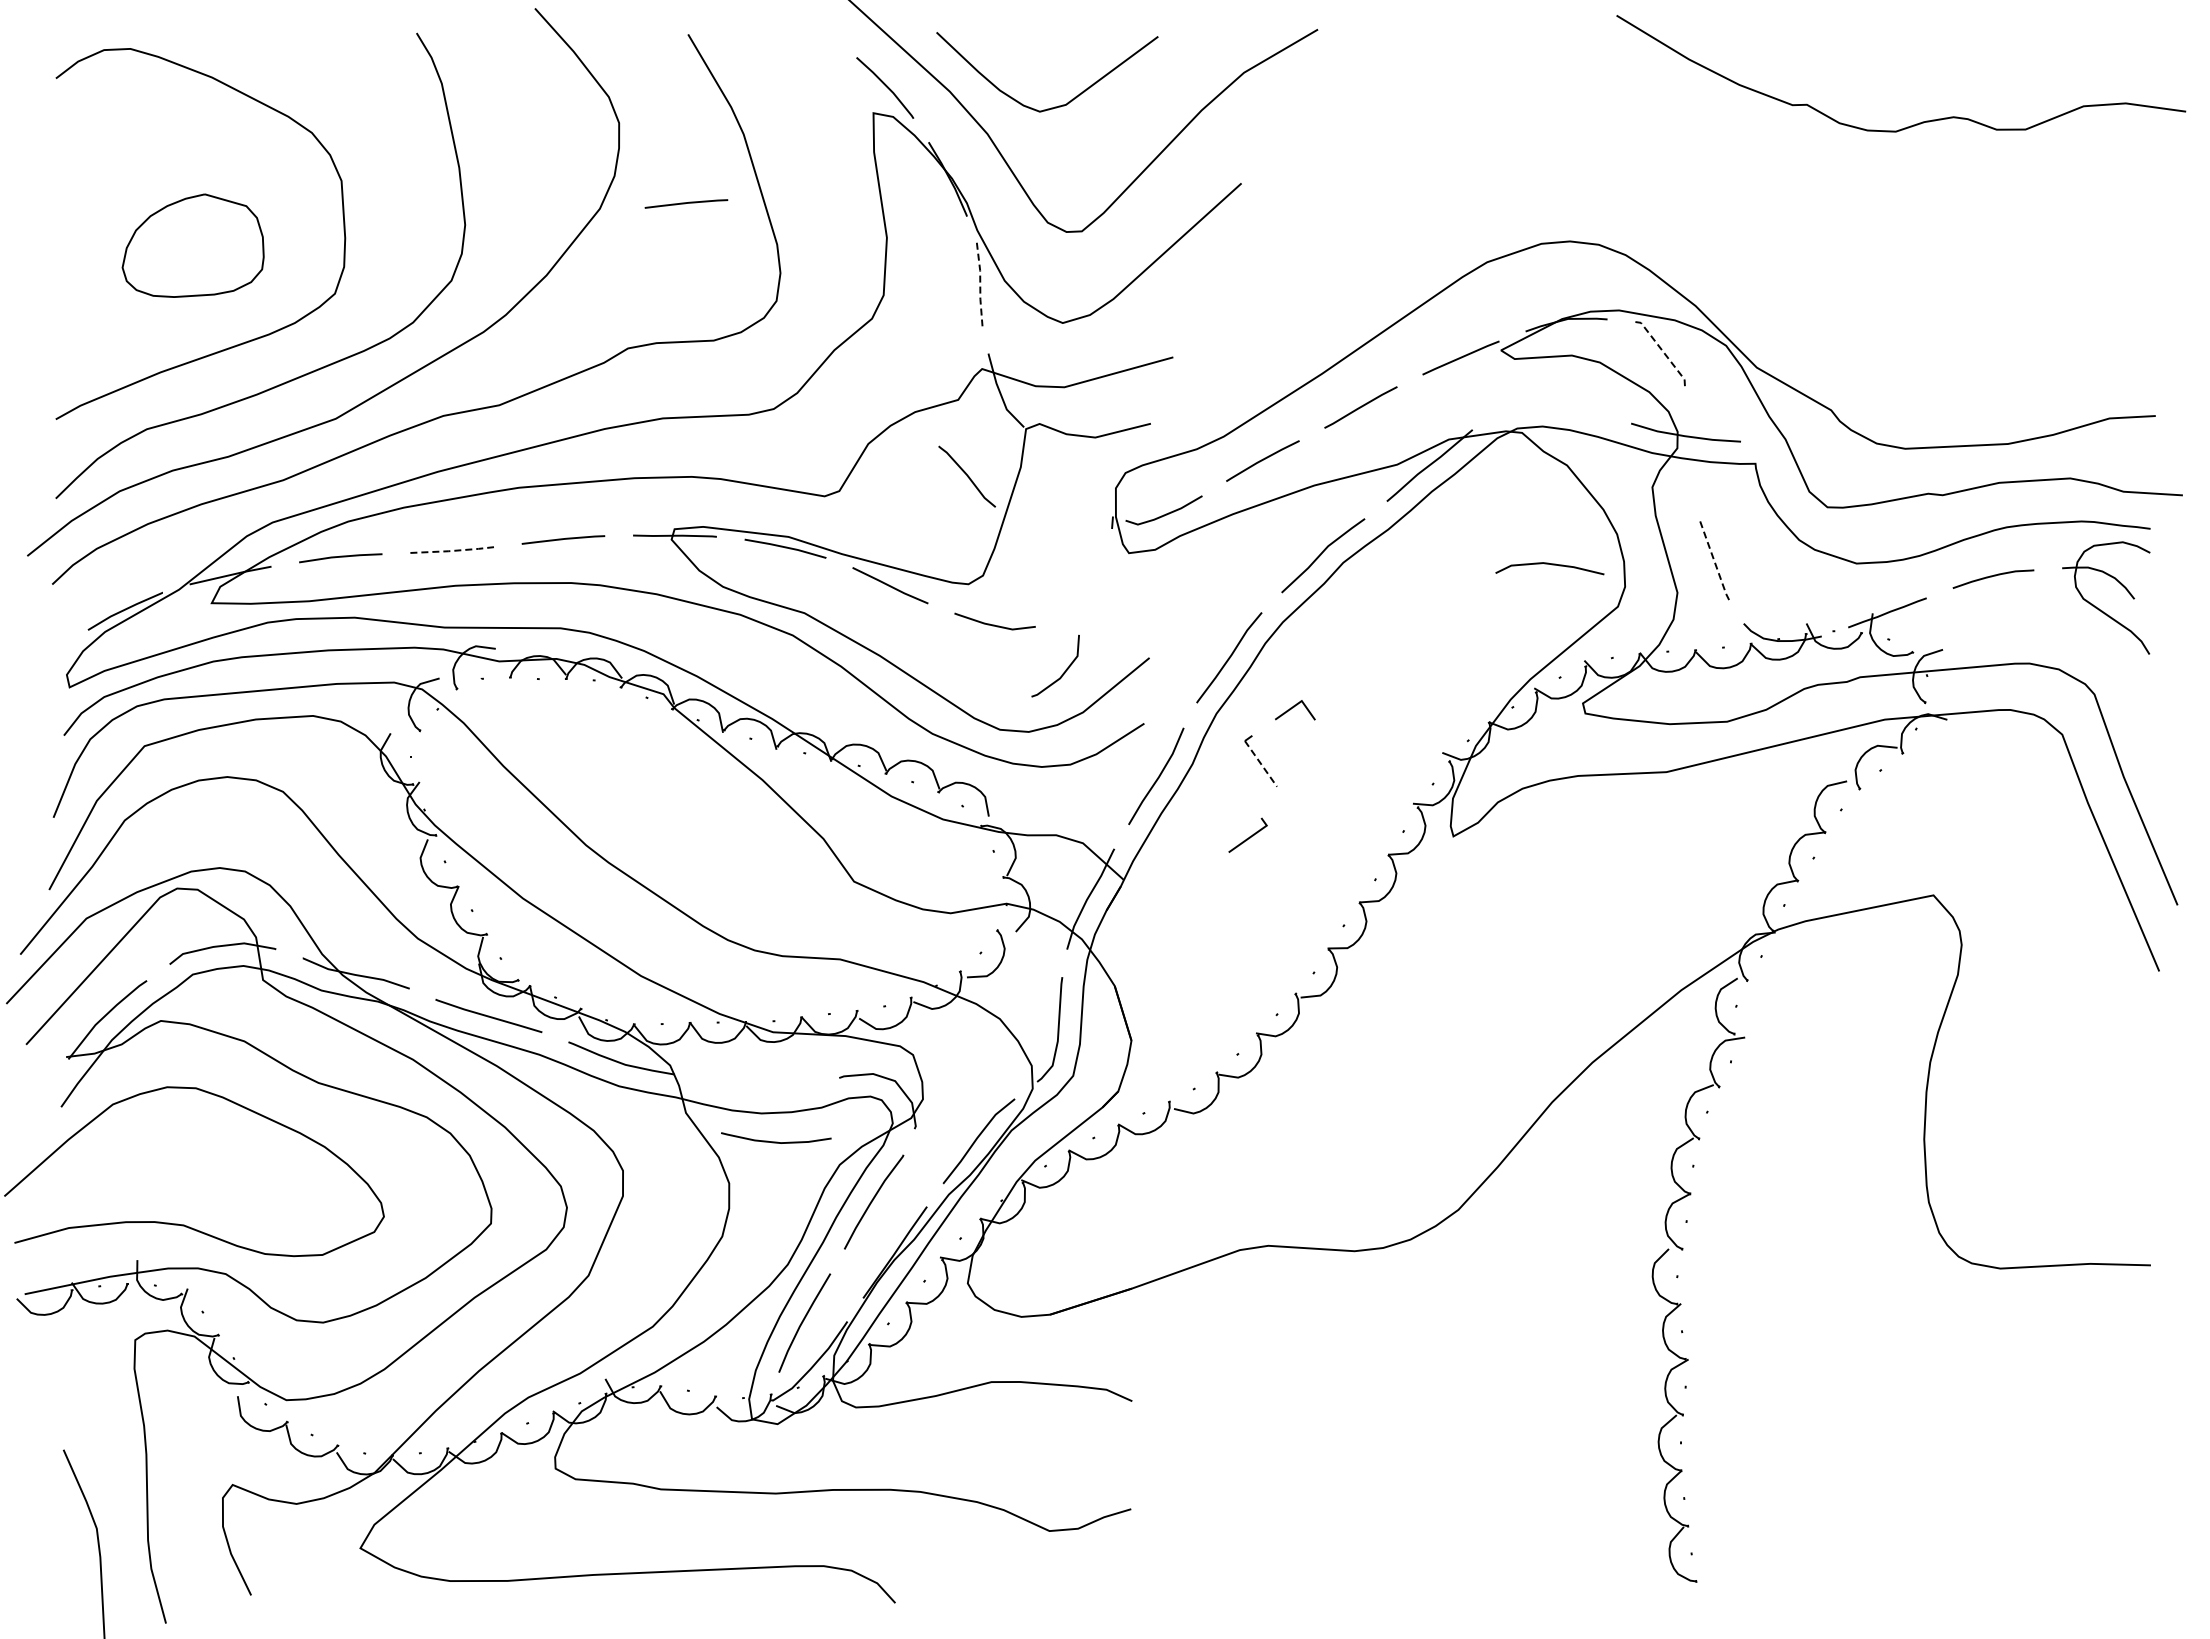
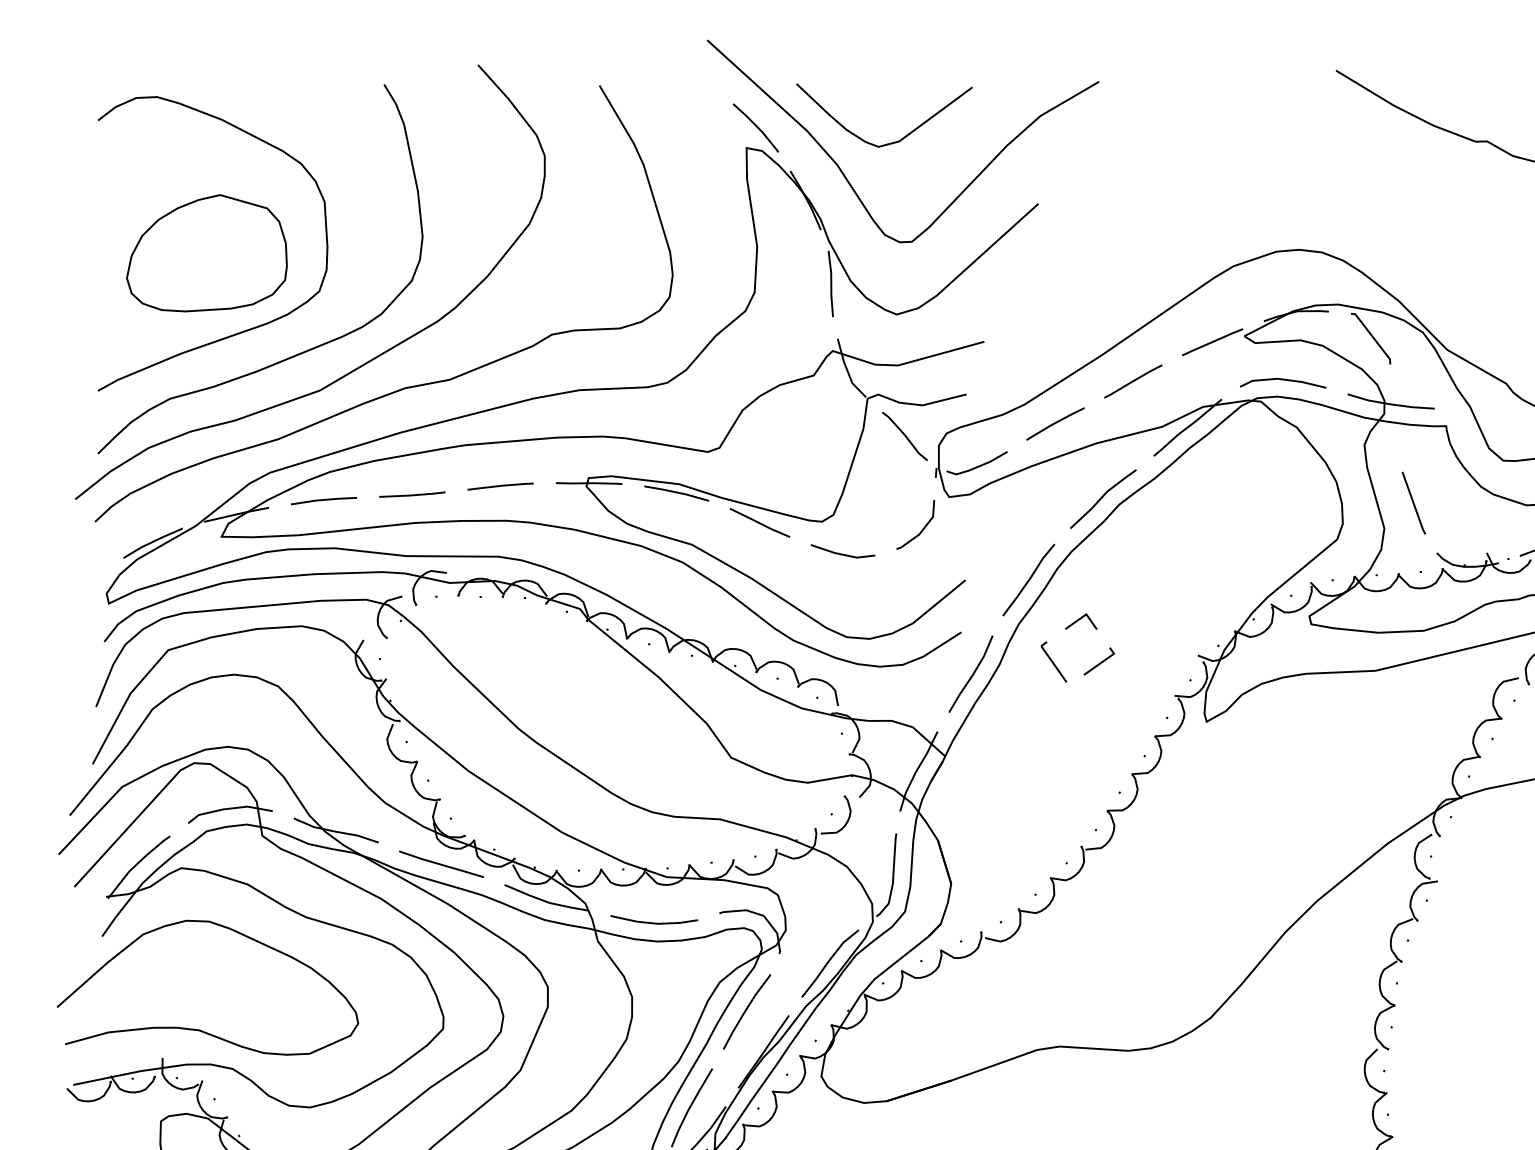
line: (686, 203) -> (598, 219), removed
part: (192, 245) -> (206, 253), size x1.43
line: (980, 285) -> (831, 284), dashed -> solid
line: (1663, 352) -> (1373, 337), dashed -> solid
curve: (966, 475) -> (904, 435), moved
line: (452, 550) -> (412, 494), dashed -> solid
line: (1714, 561) -> (1413, 503), dashed -> solid
curve: (1551, 565) -> (1284, 380), moved
line: (1063, 672) -> (921, 529), moved
line: (1260, 763) -> (1053, 663), dashed -> solid
line: (1249, 836) -> (1100, 662), moved
curve: (776, 1141) -> (654, 922), moved

